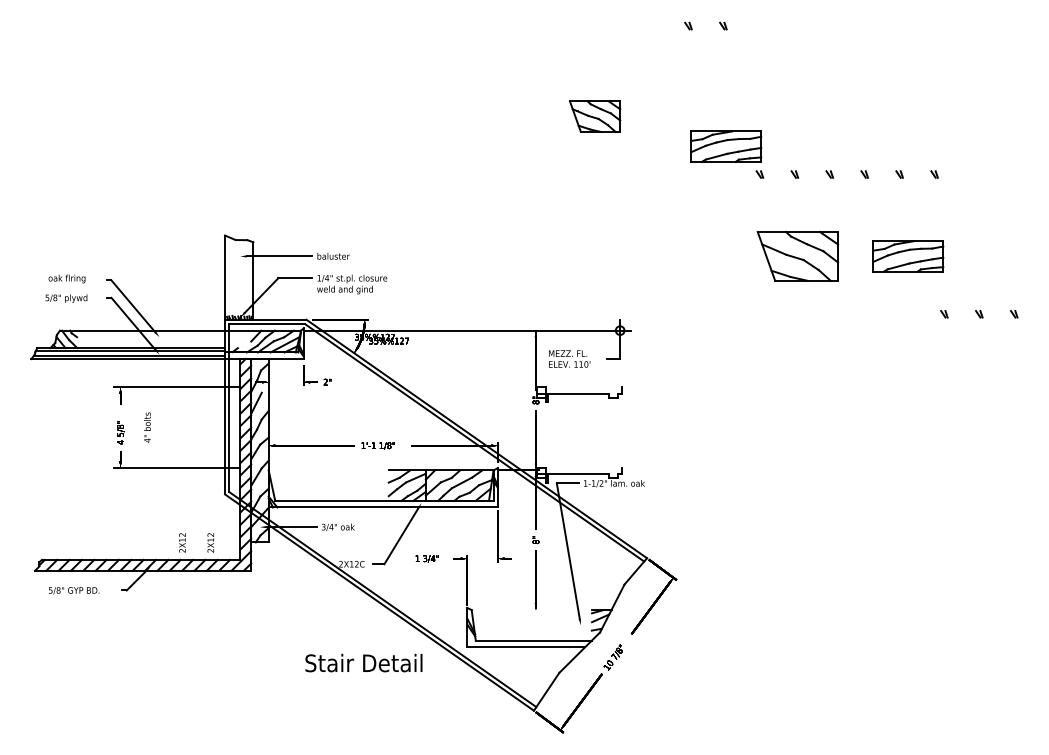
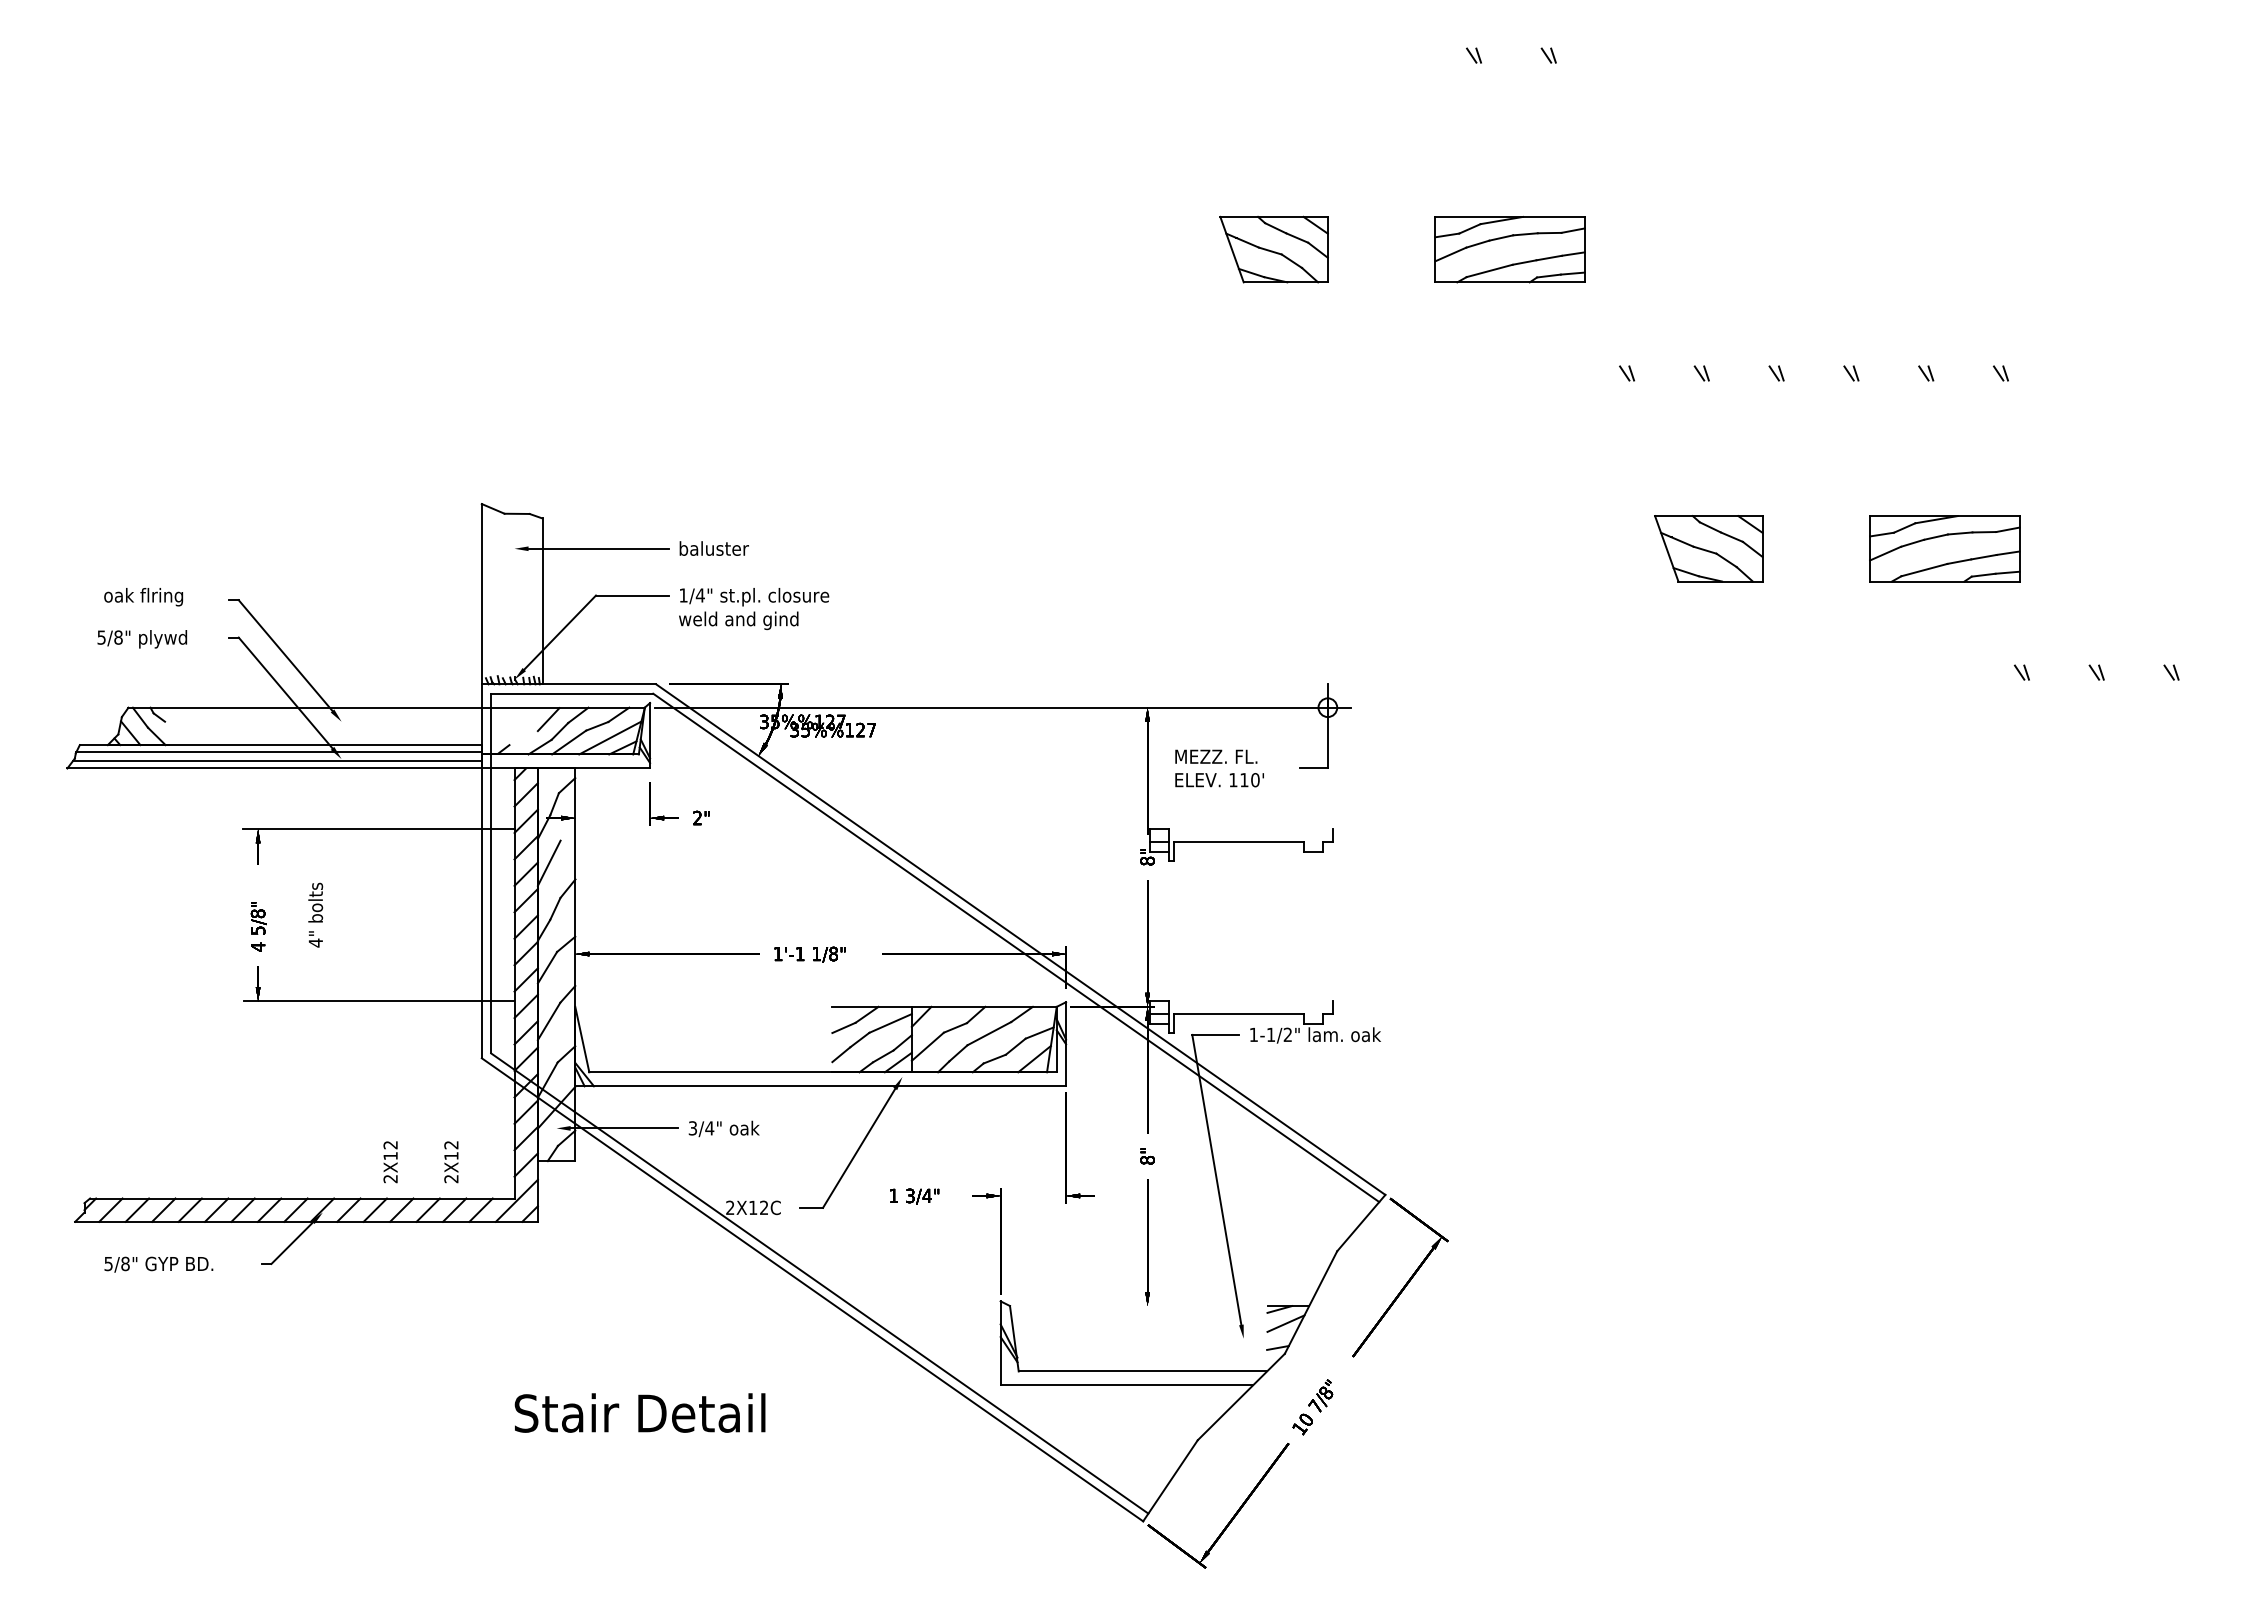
part: (726, 146) -> (1510, 249), moved
part: (798, 256) -> (1709, 548), size x0.62
text: (363, 662) -> (639, 1411), moved

